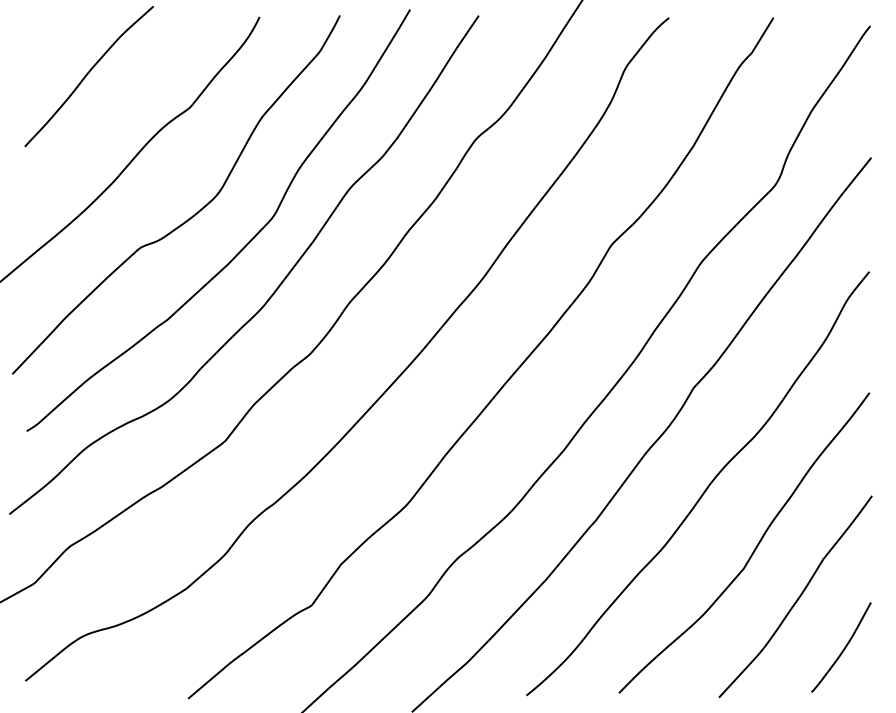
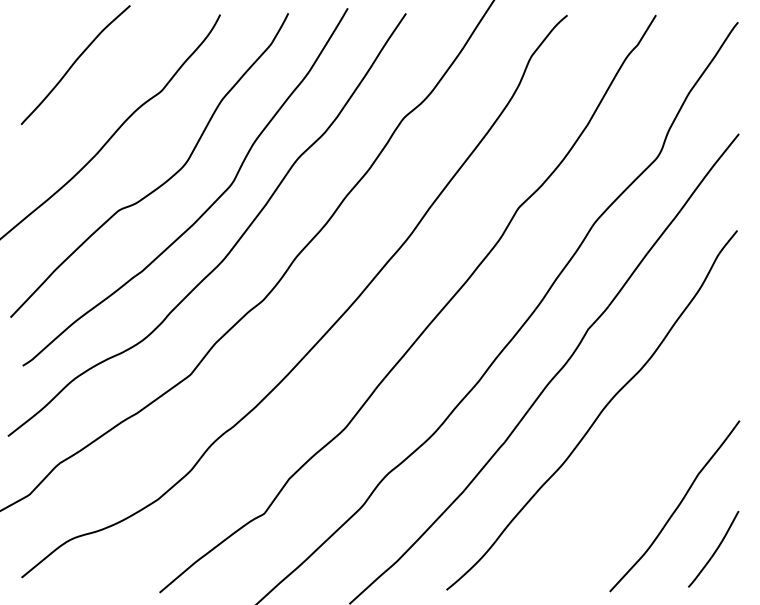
curve: (754, 548) -> (639, 465), removed

